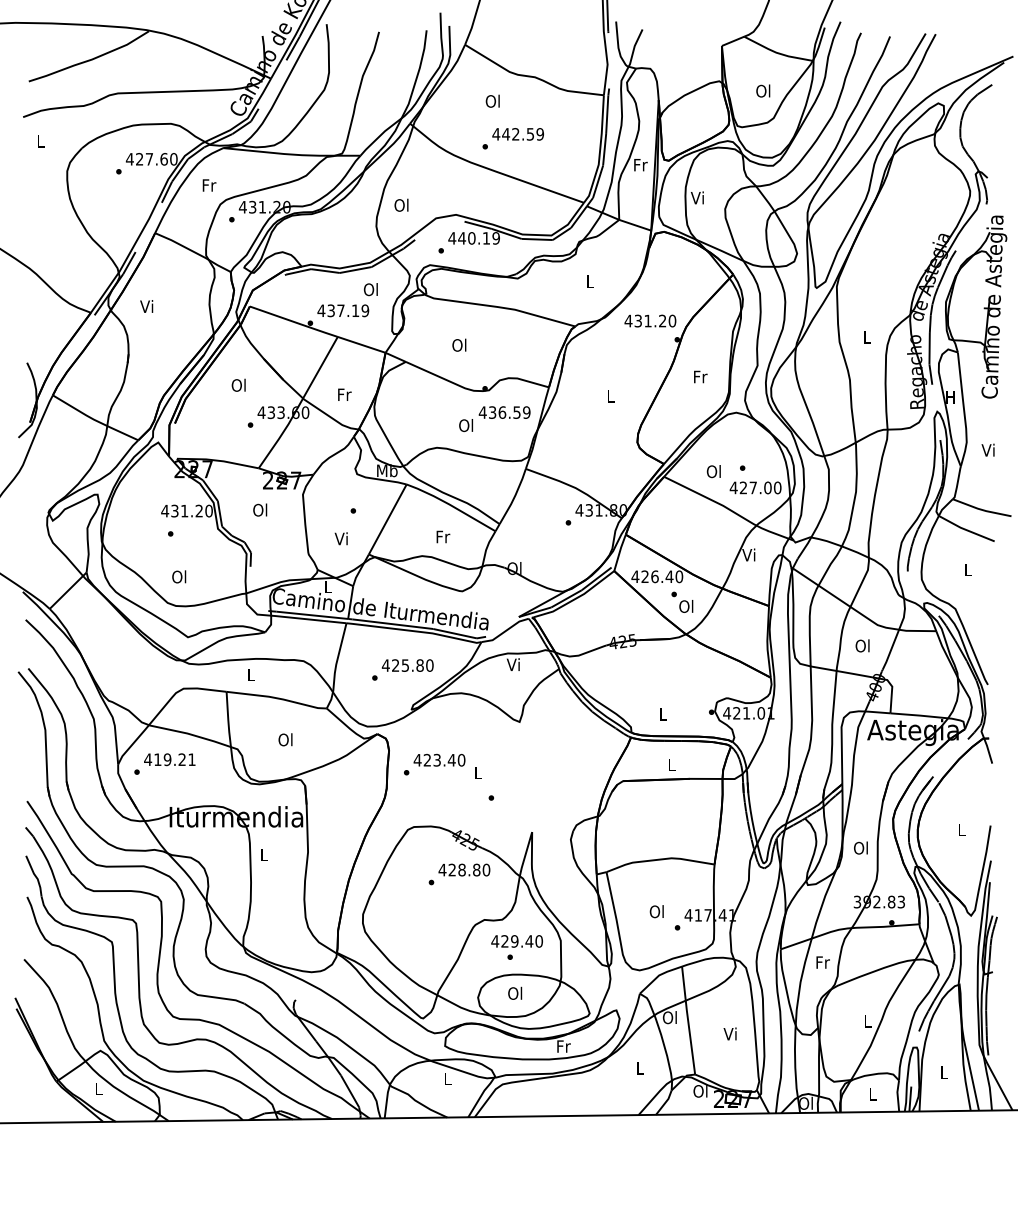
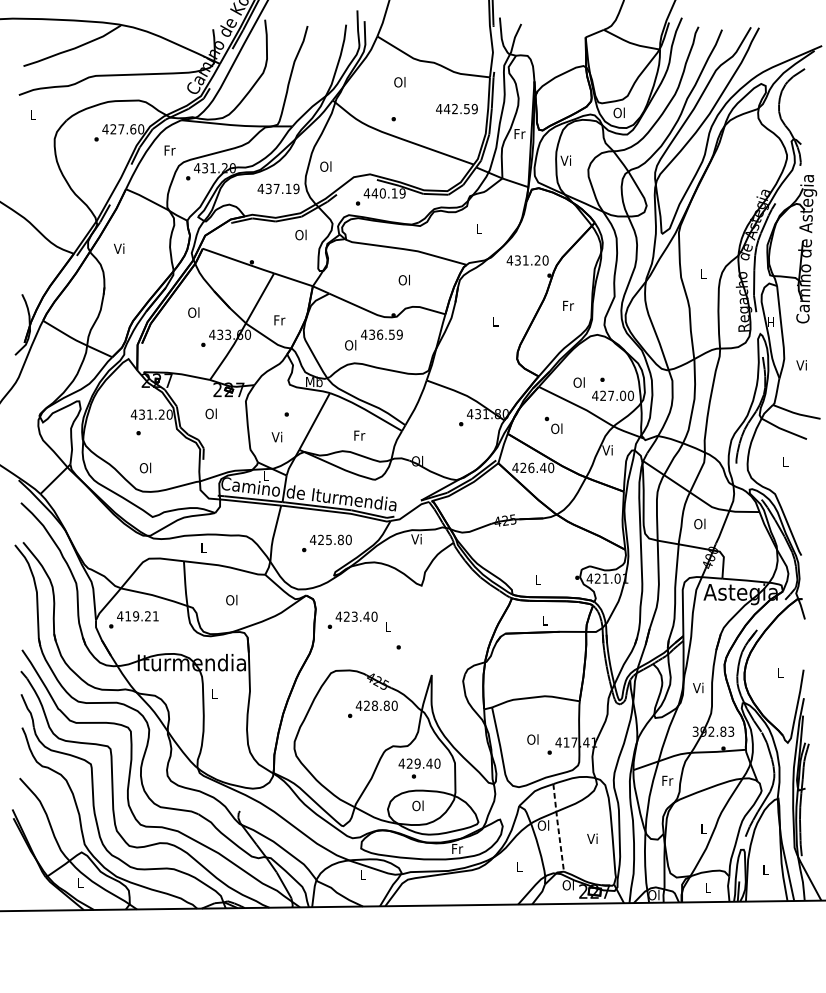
text: (763, 90) -> (619, 112), moved
text: (517, 134) -> (456, 109), moved
text: (343, 310) -> (278, 188), moved
text: (459, 344) -> (404, 279), moved
text: (494, 418) -> (373, 339), moved
text: (682, 601) -> (553, 424), moved
text: (860, 847) -> (698, 687), Ol -> Vi
line: (688, 1020) -> (558, 827), solid -> dashed

